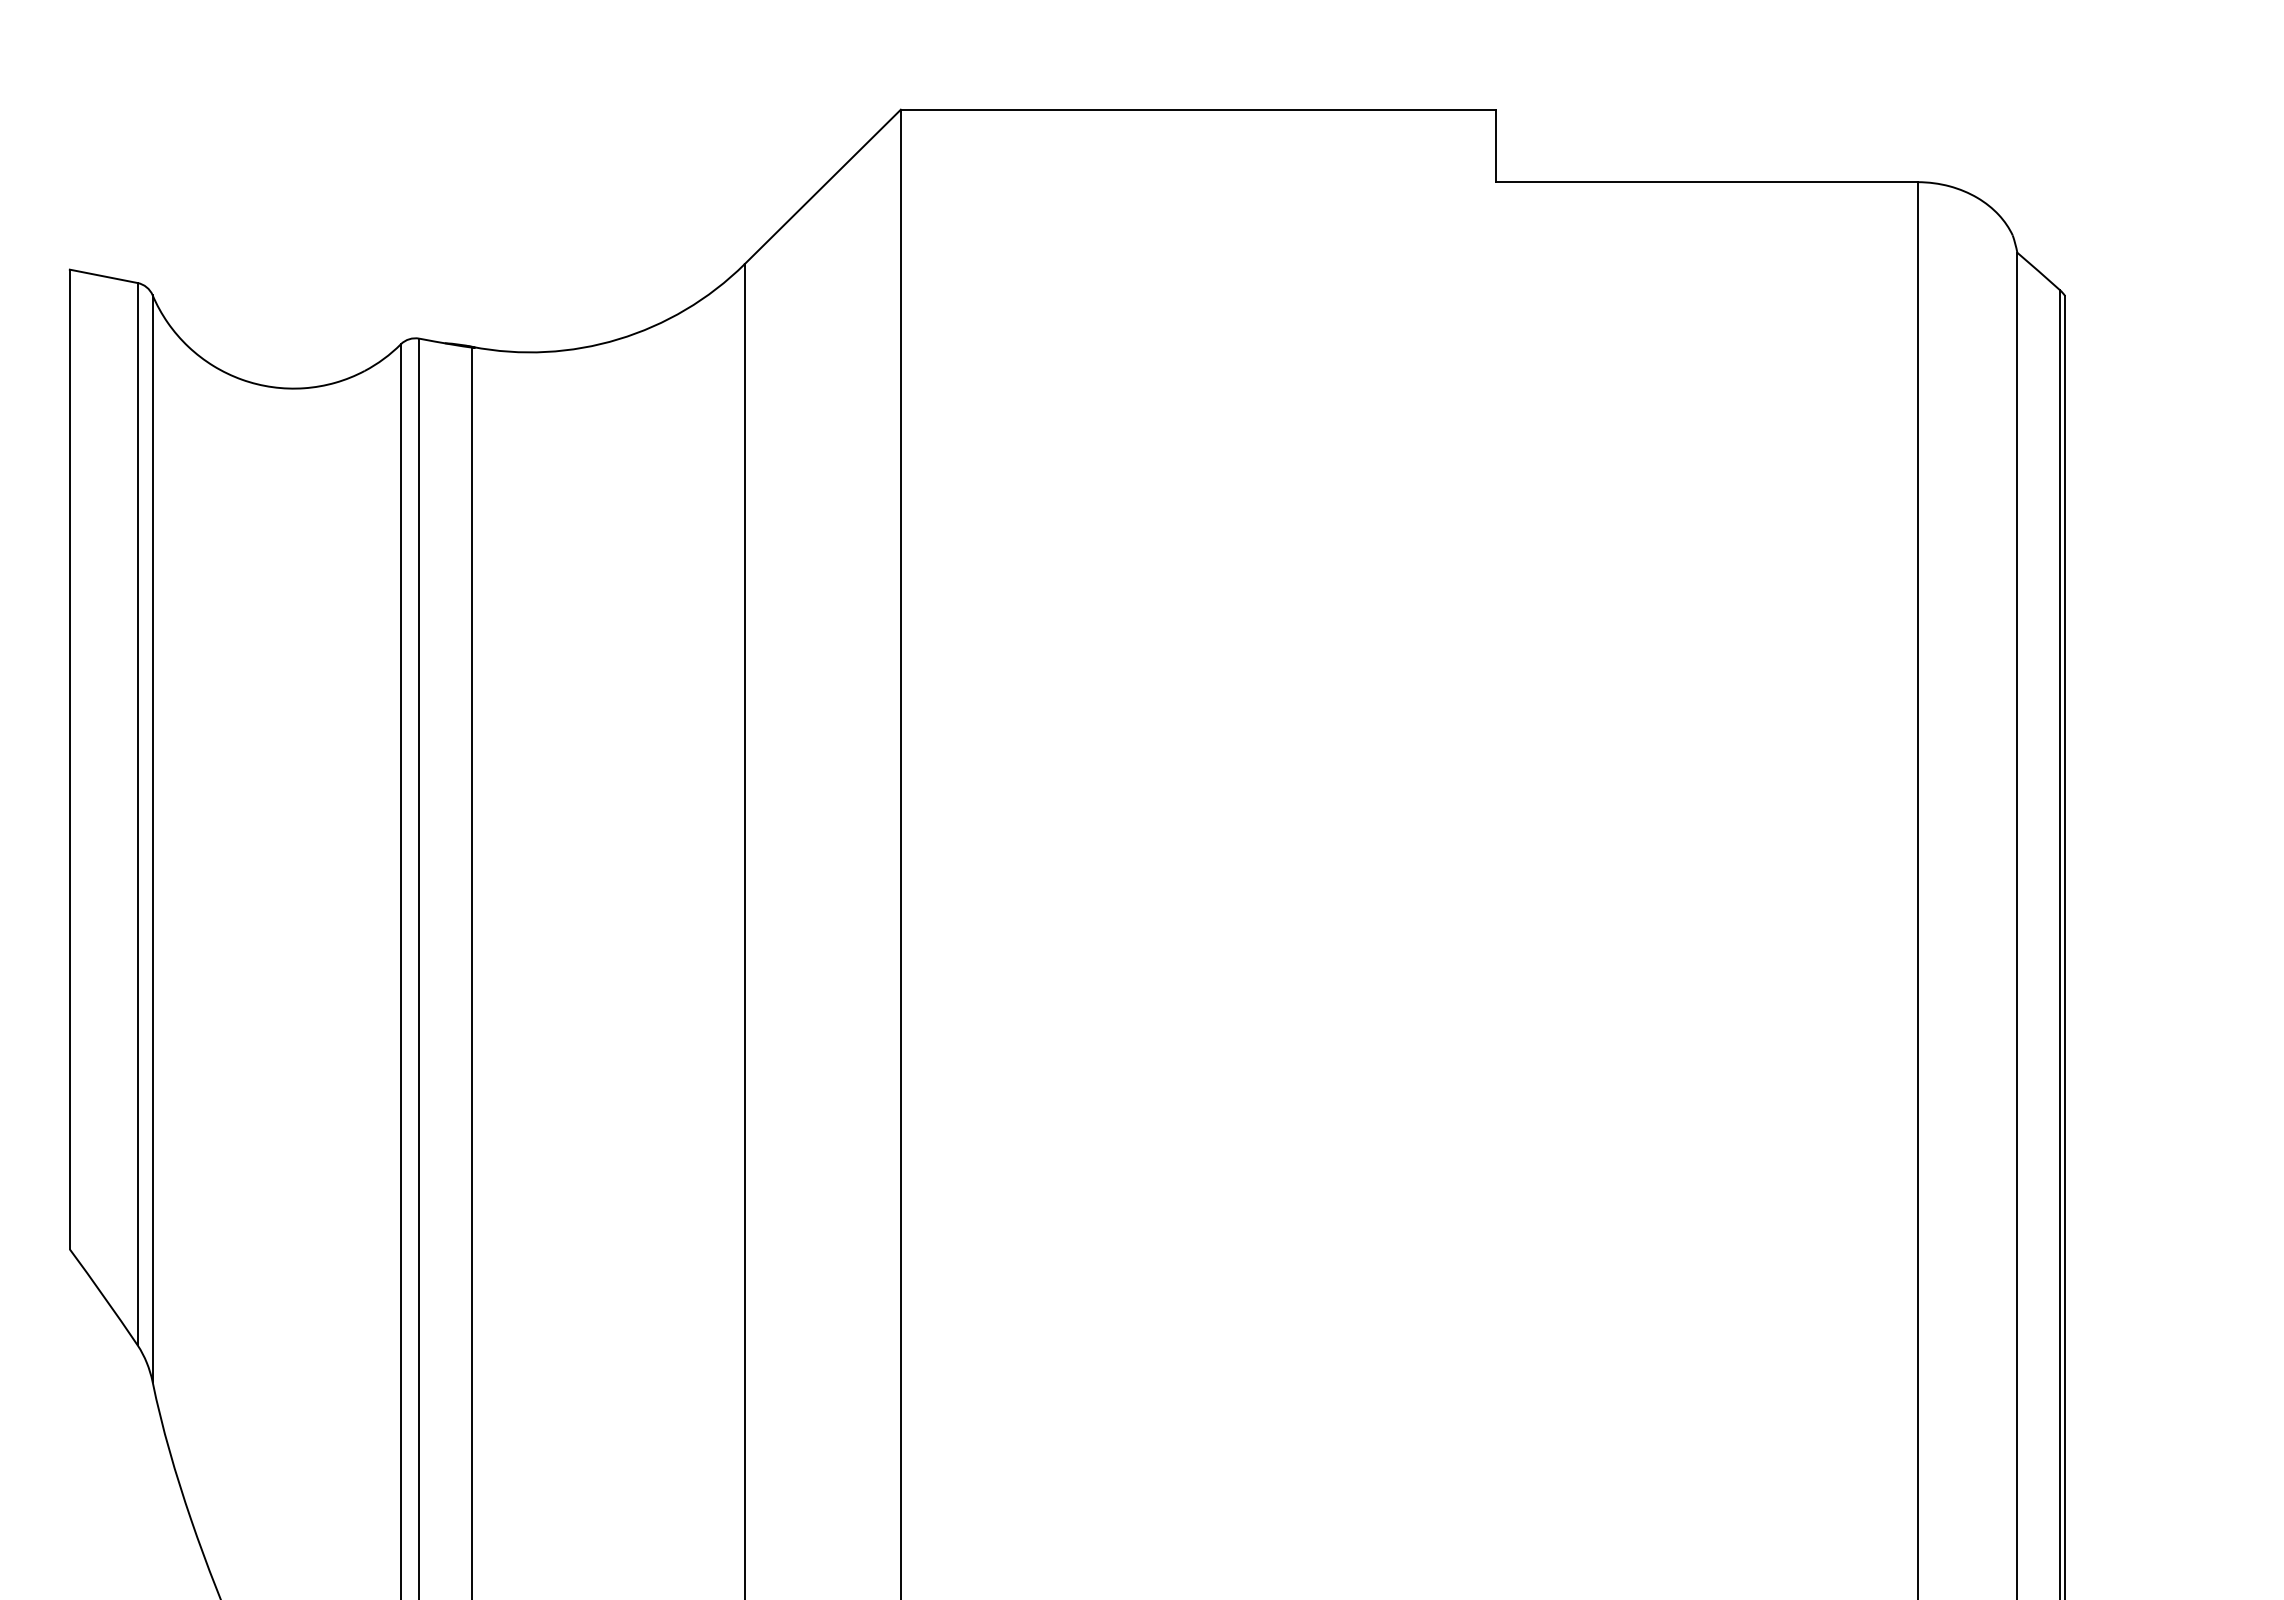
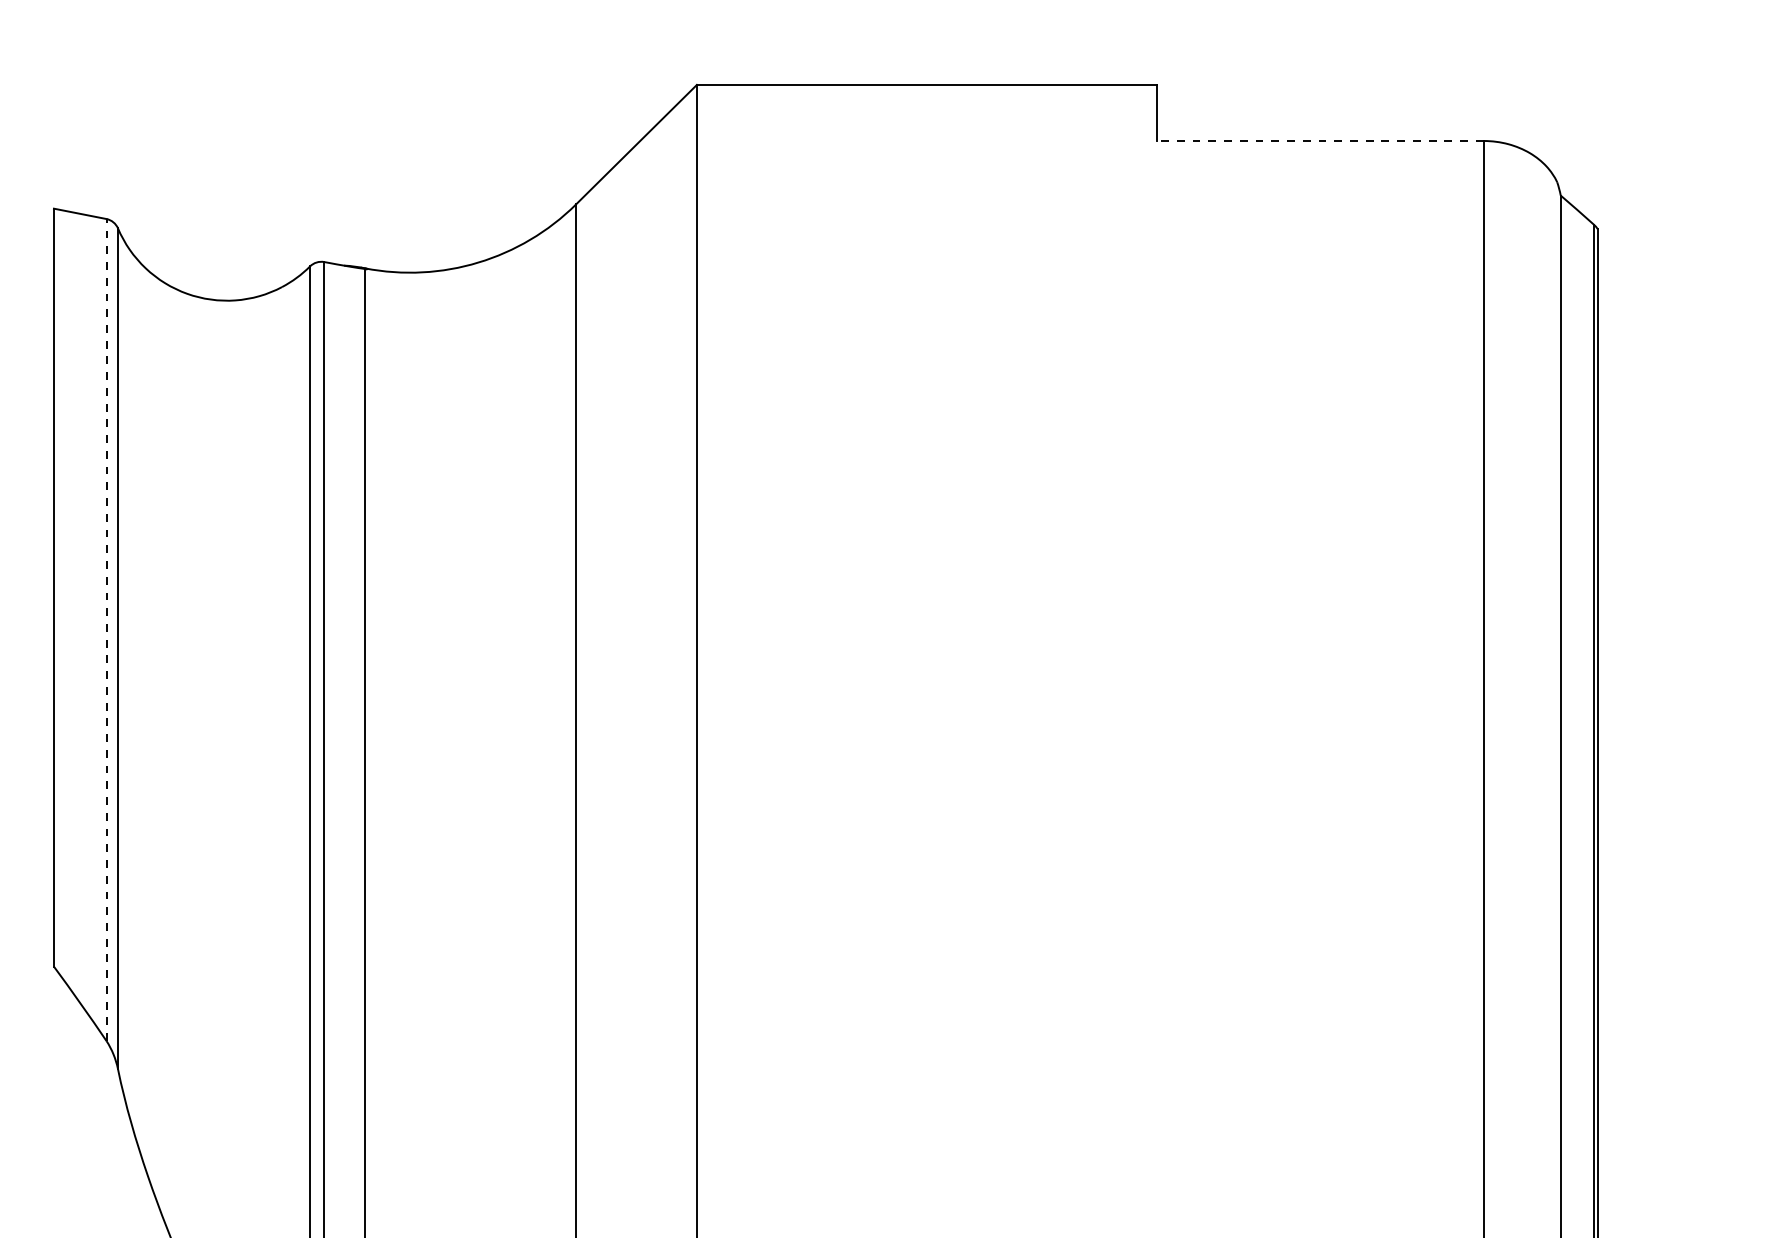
line: (1706, 182) -> (1320, 141), solid -> dashed
line: (137, 813) -> (106, 629), solid -> dashed

